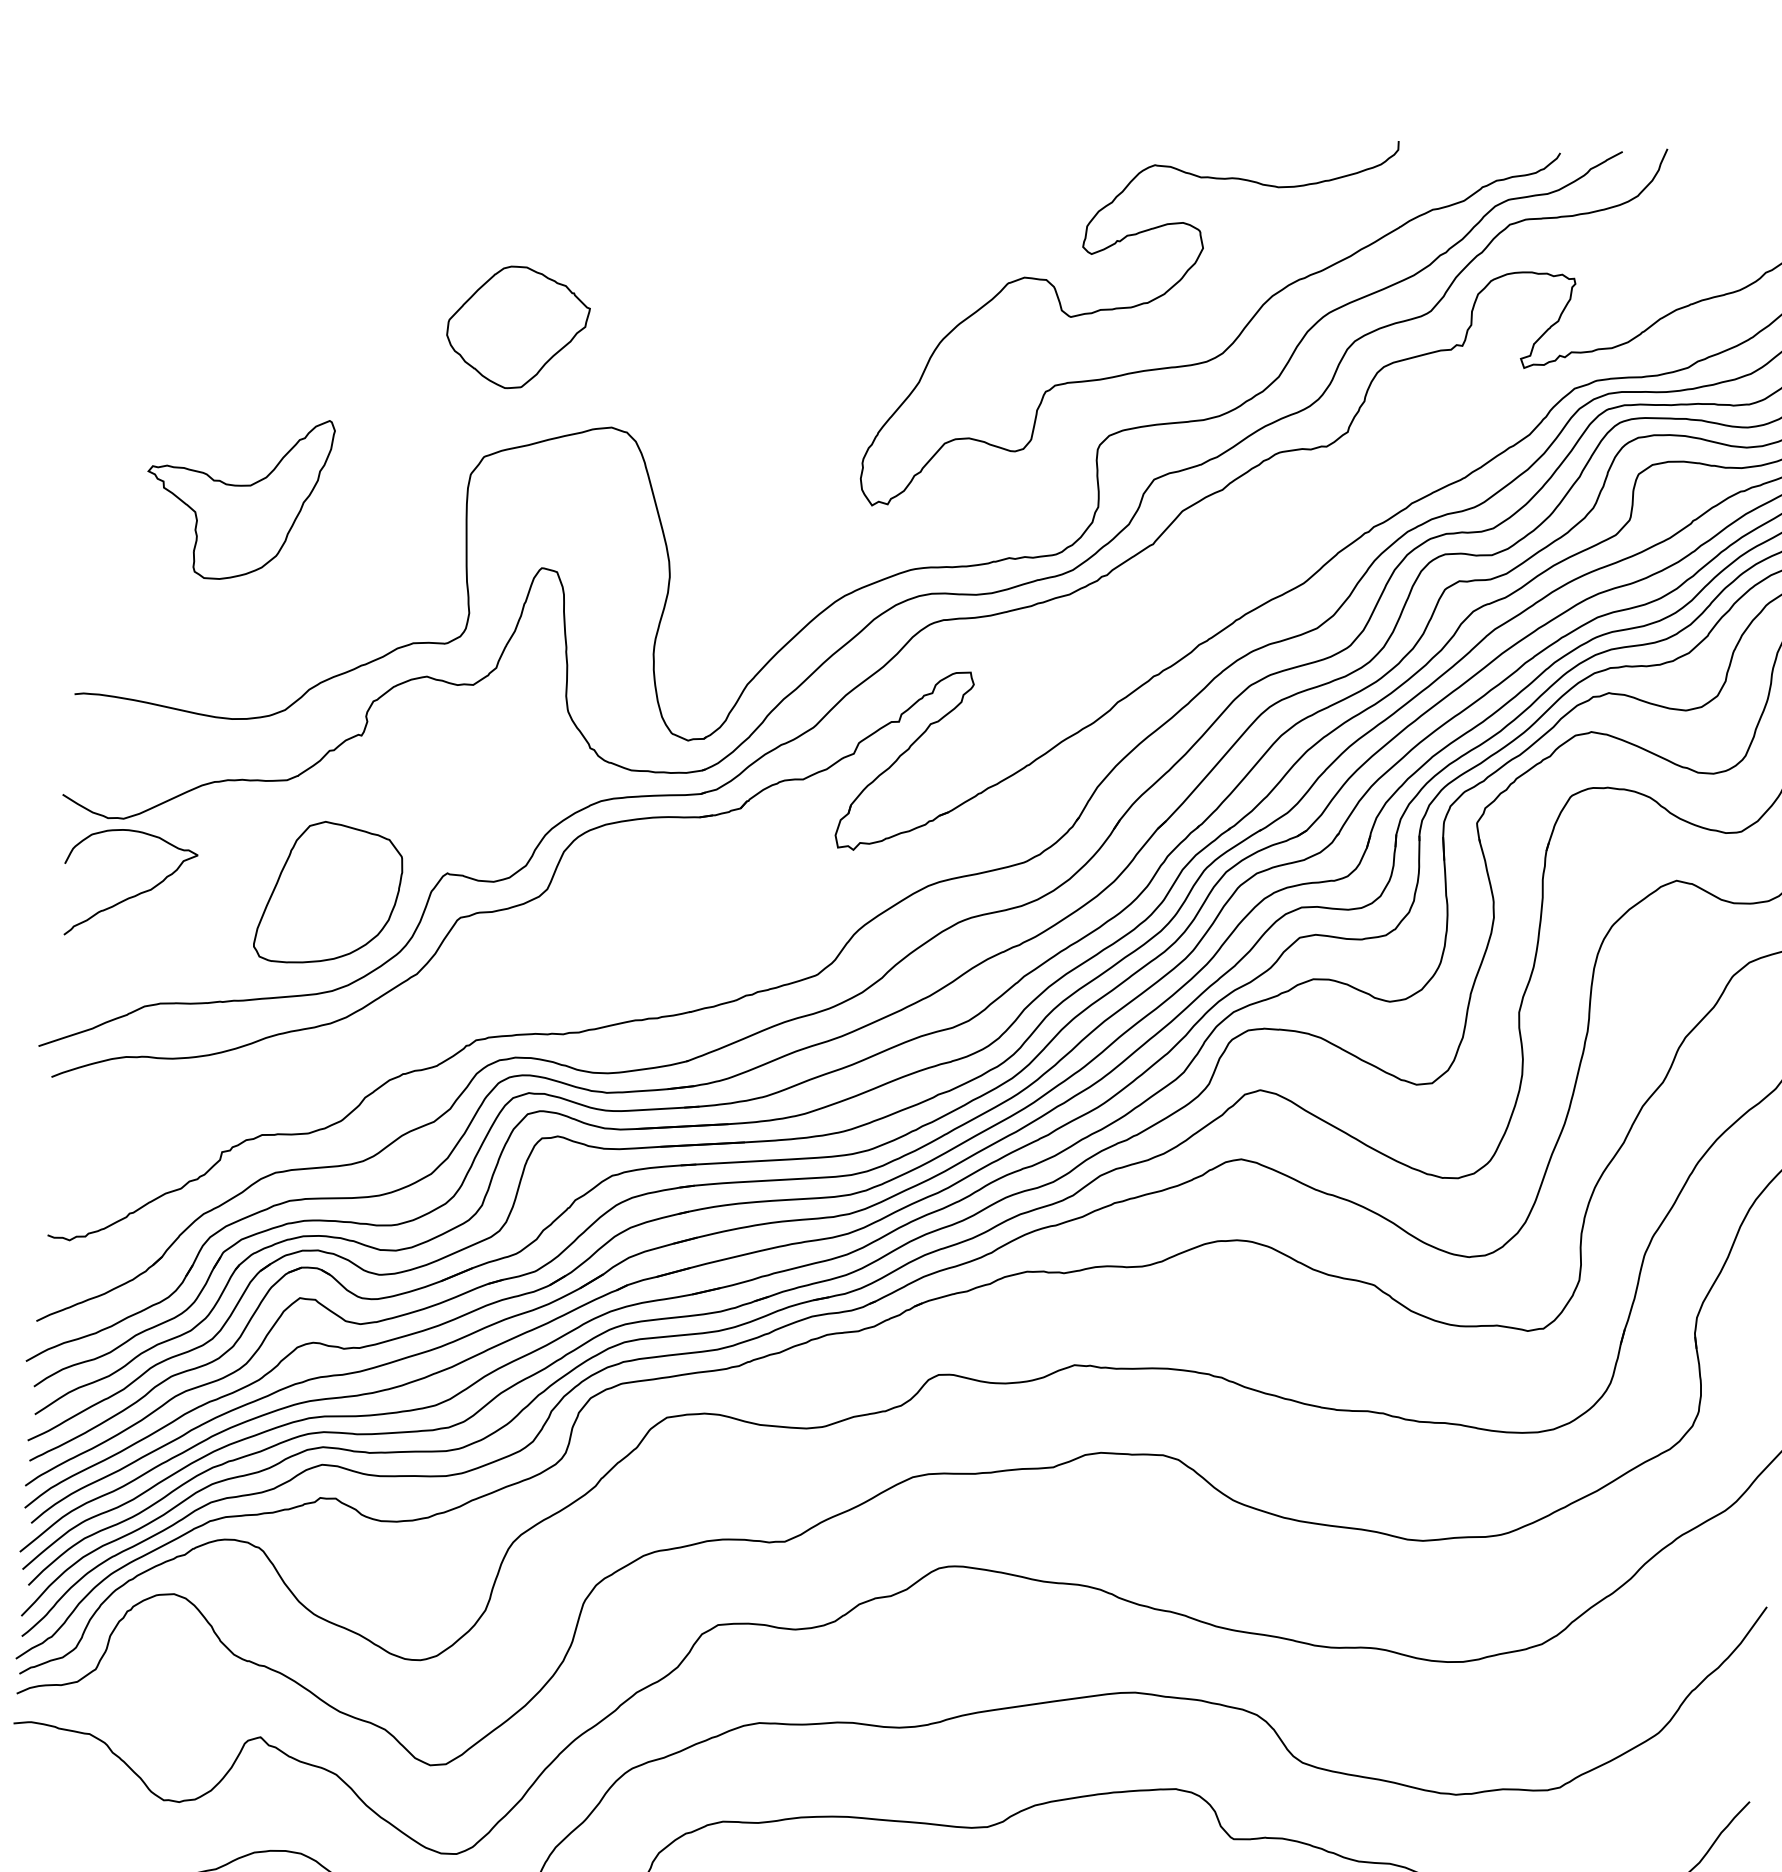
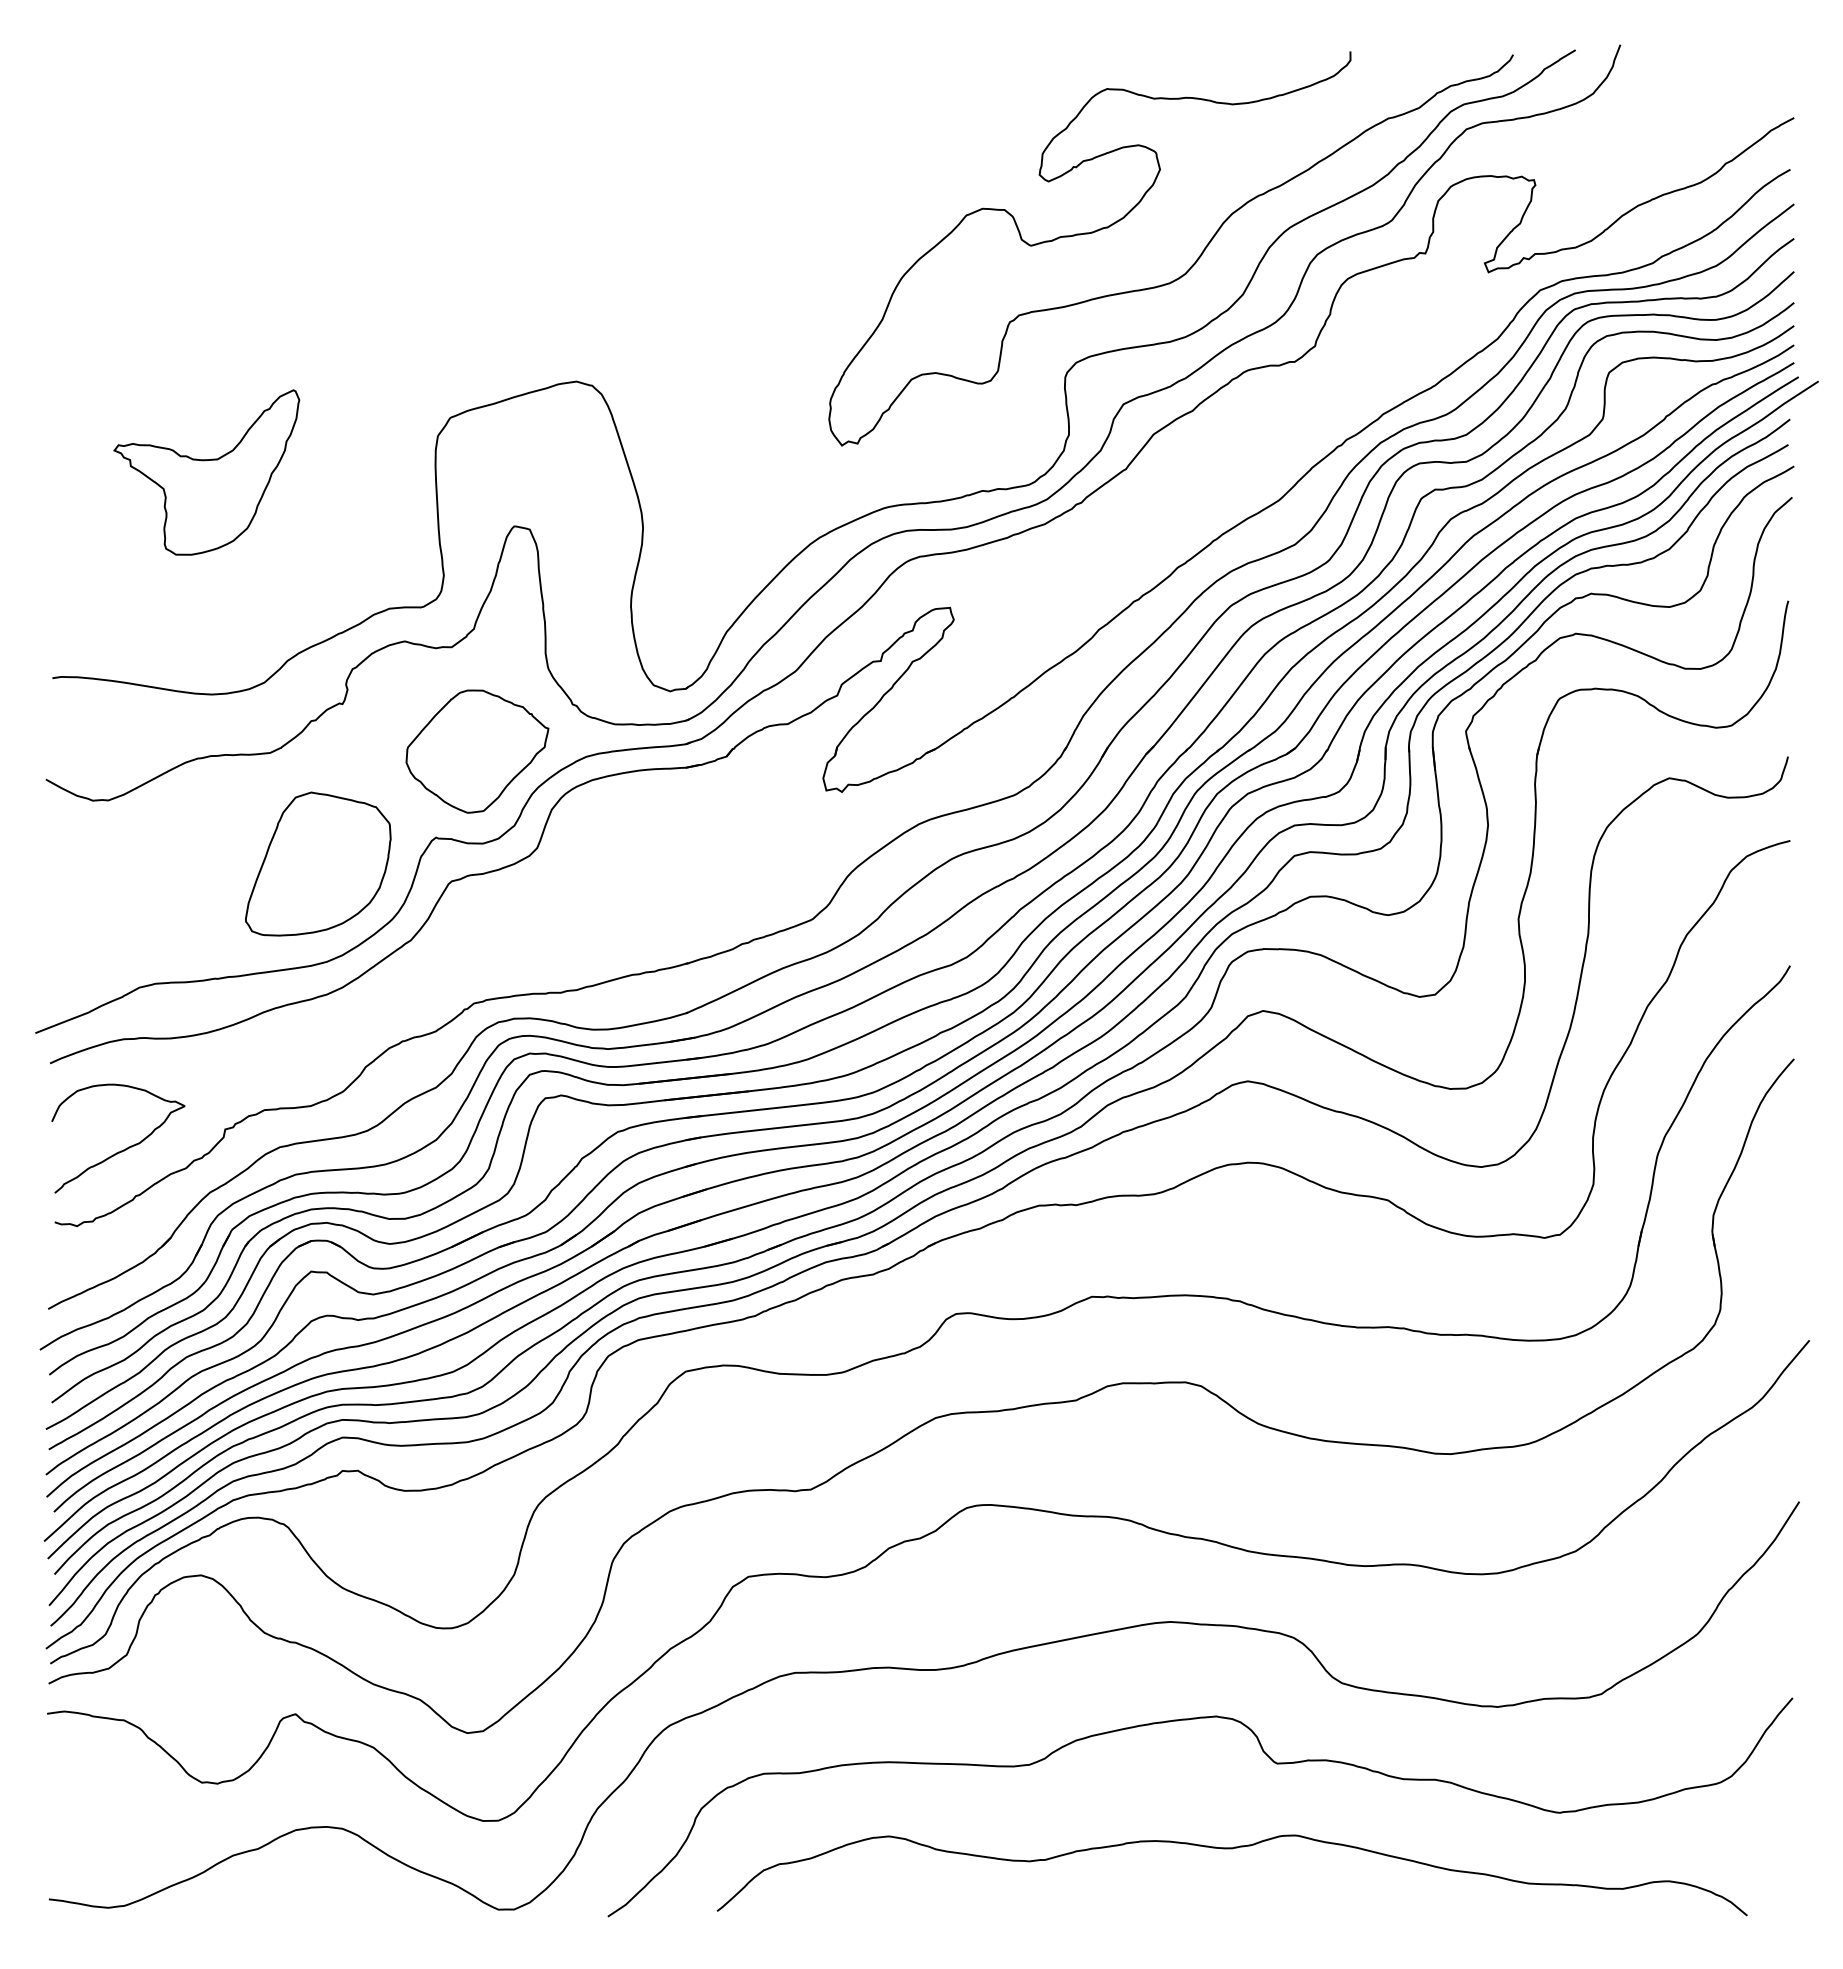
part: (518, 327) -> (477, 751), moved
curve: (134, 895) -> (123, 1149), moved

